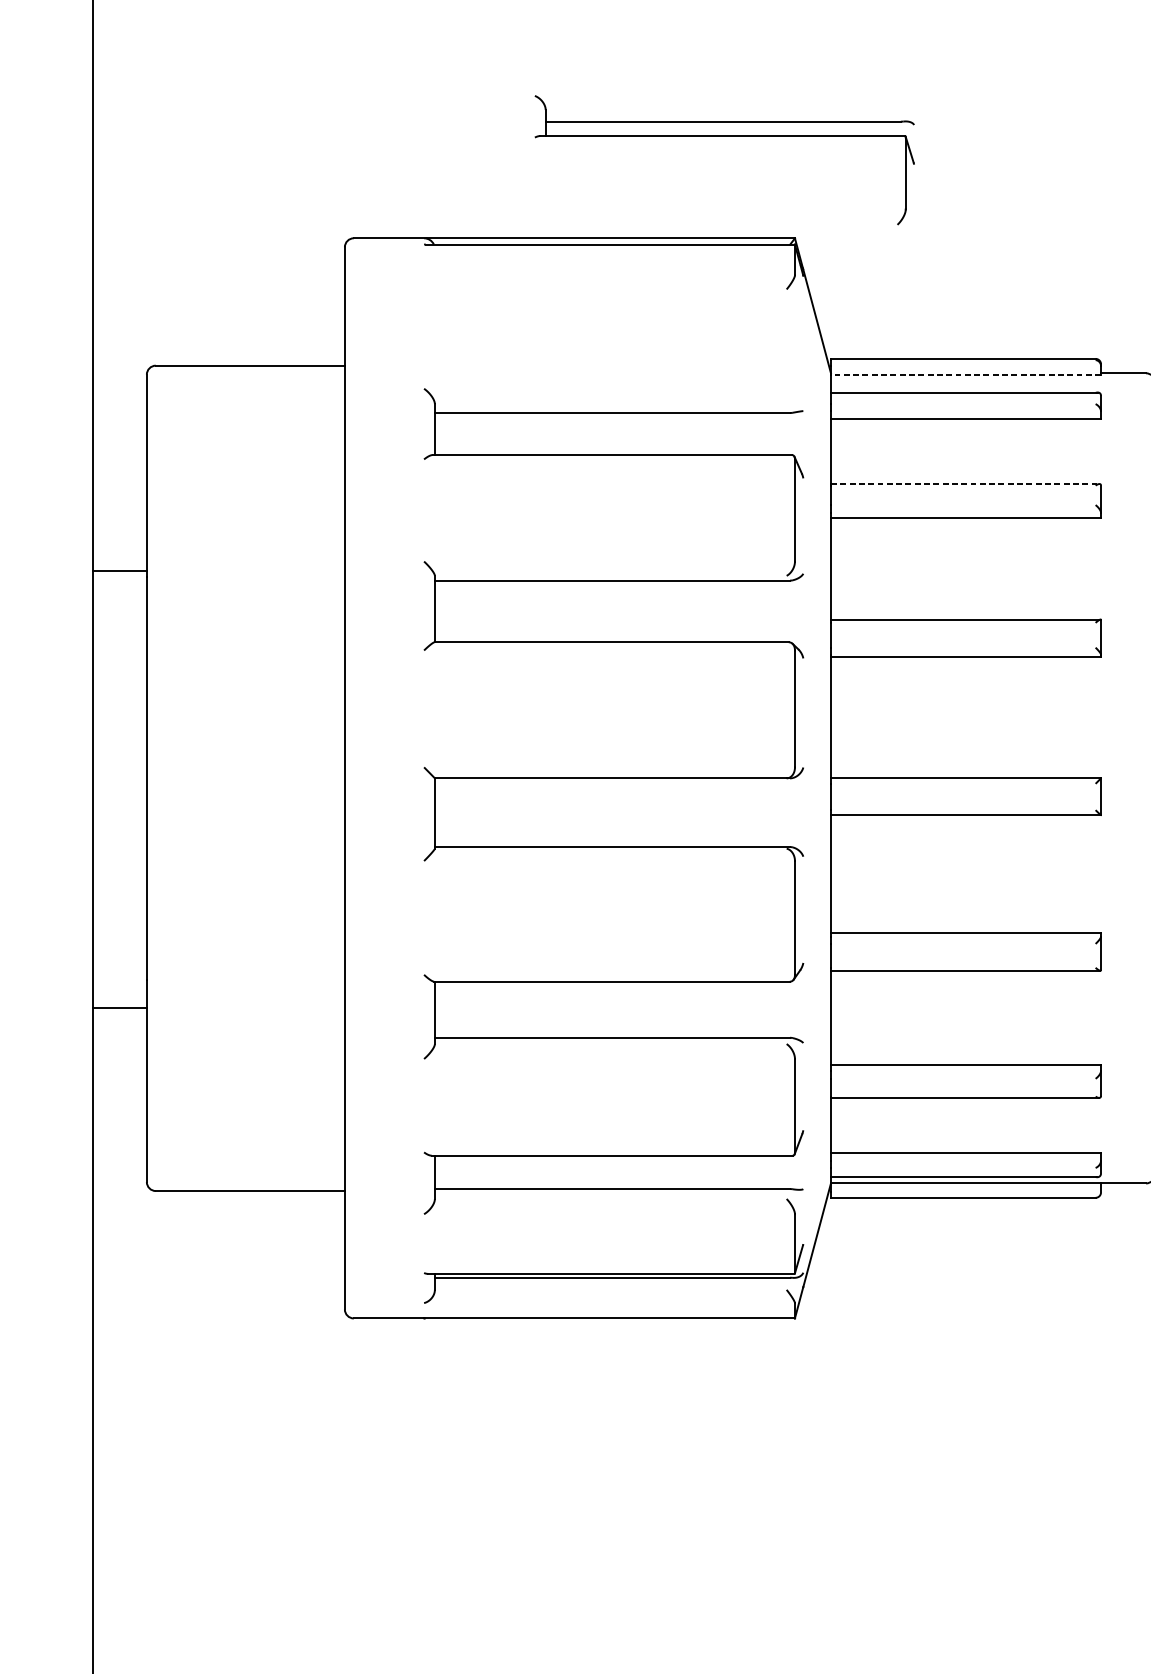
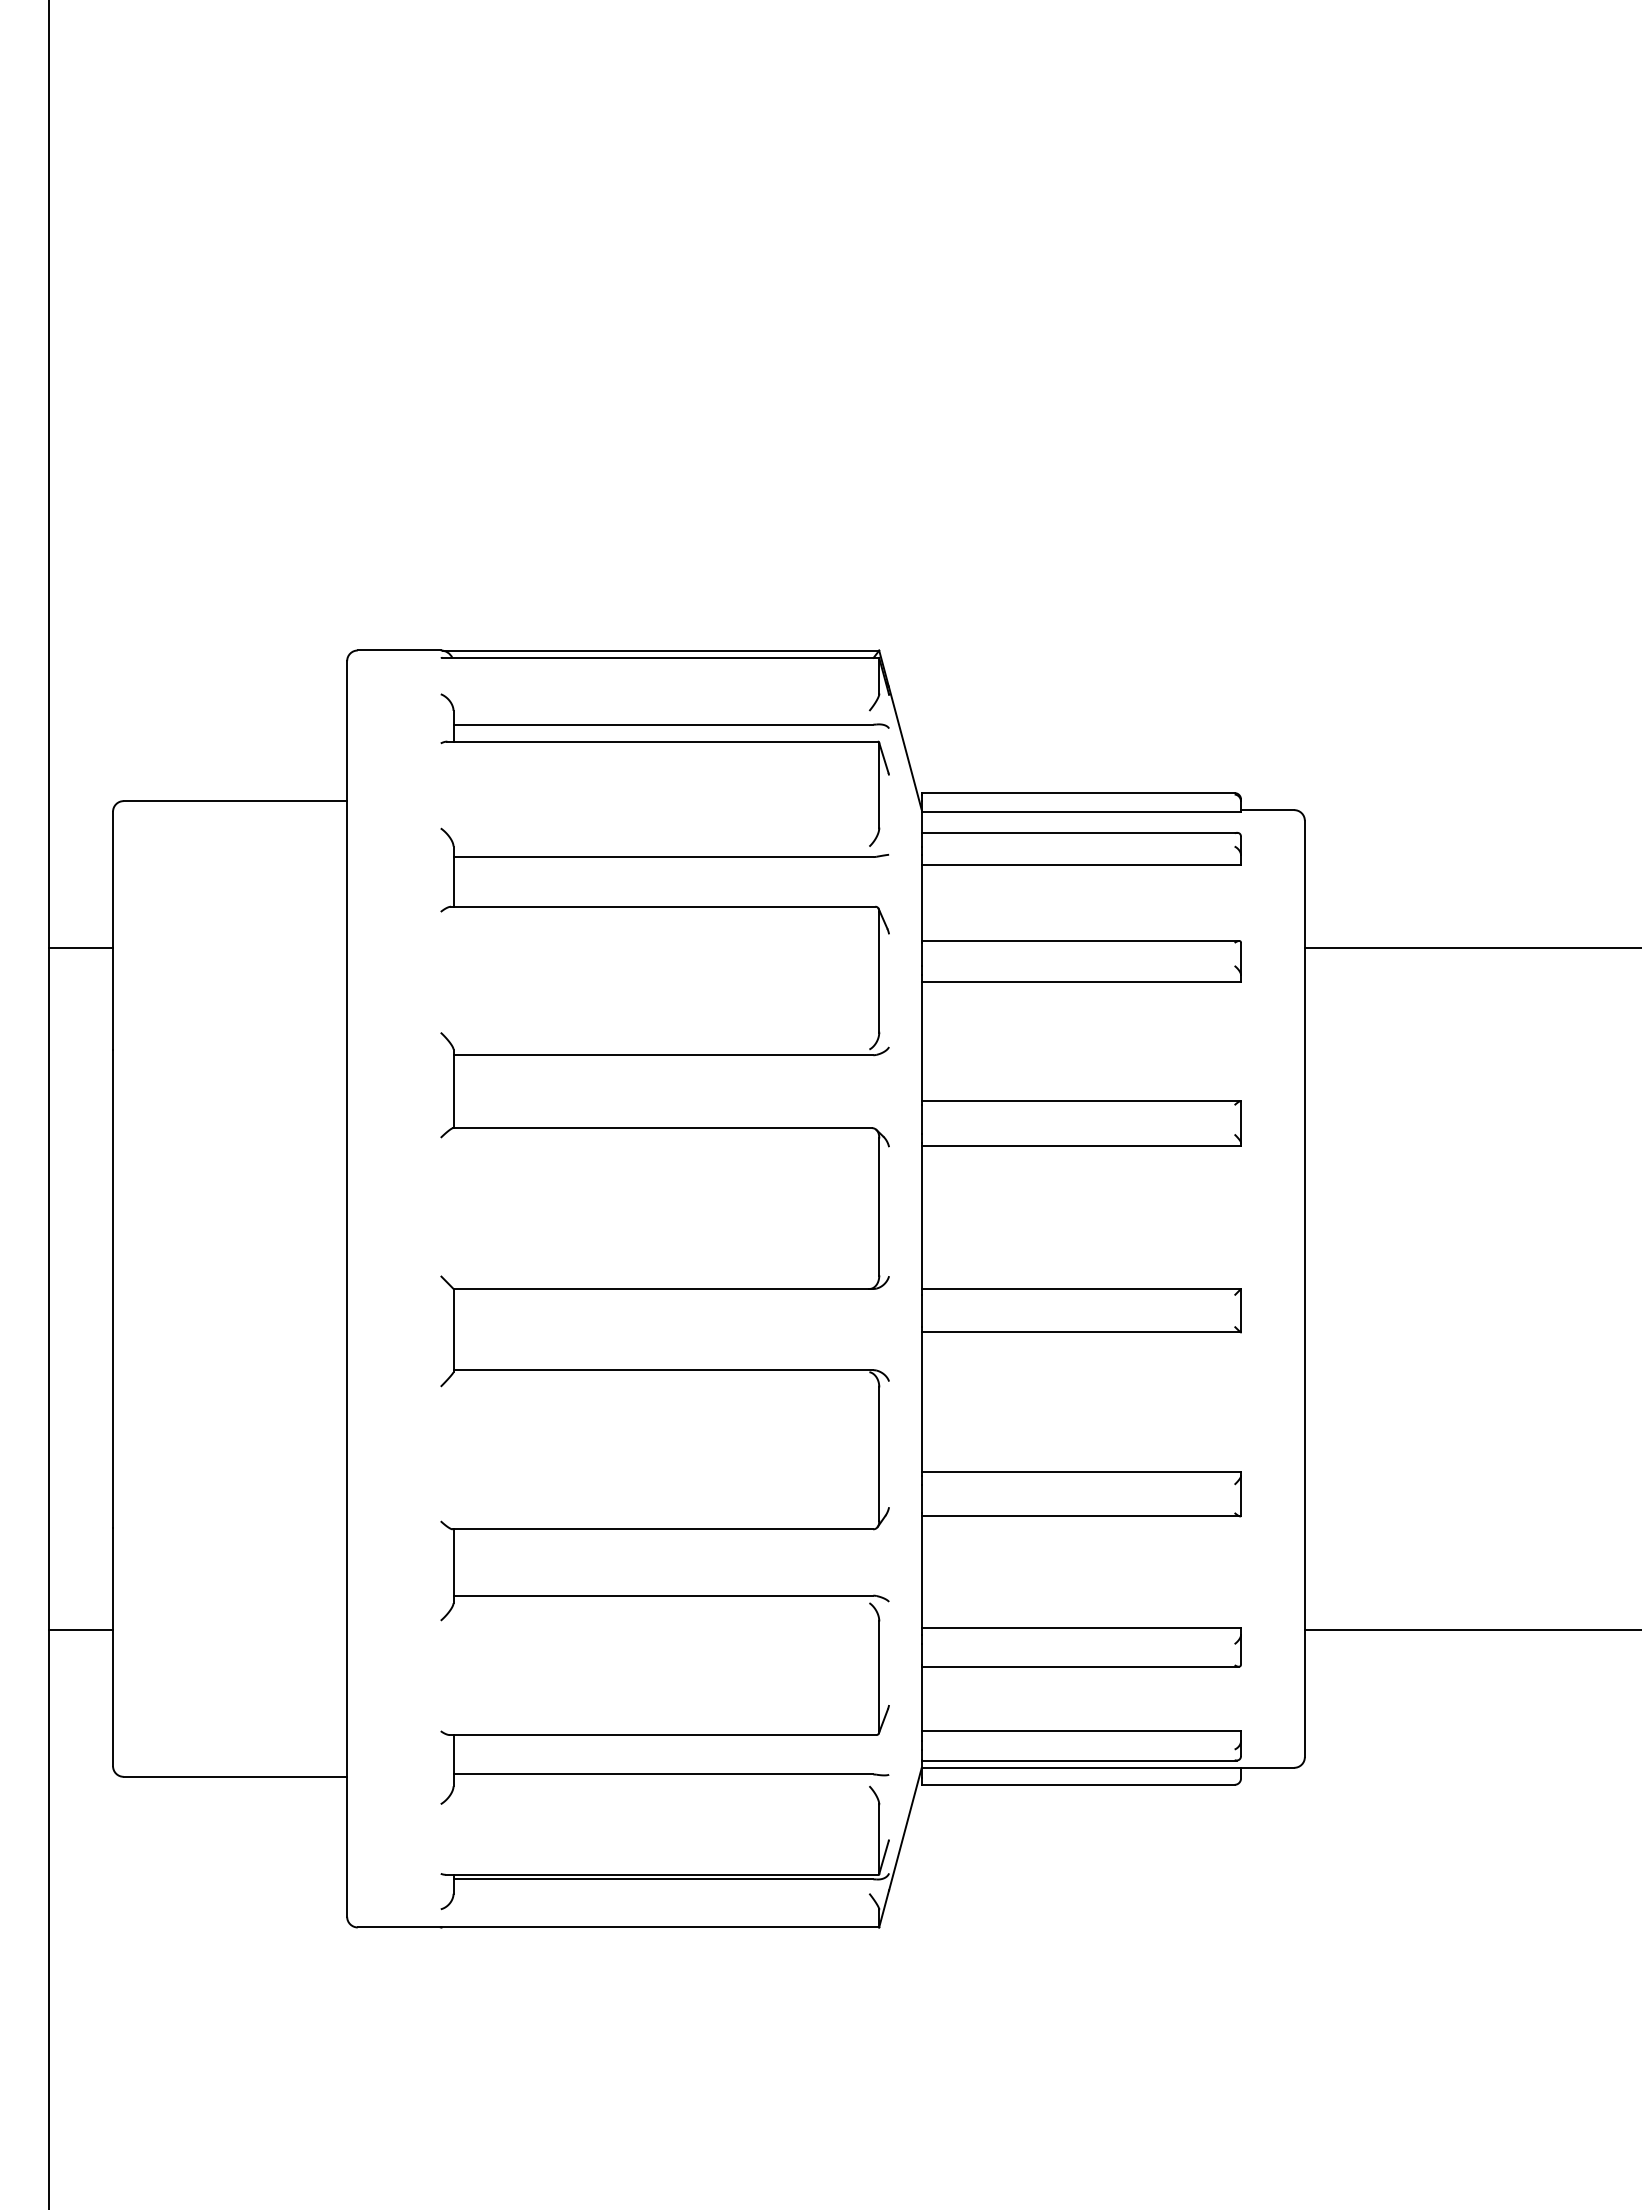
part: (724, 136) -> (664, 742), moved
line: (966, 375) -> (1081, 812), dashed -> solid
line: (965, 484) -> (1080, 941), dashed -> solid
line: (120, 570) -> (81, 948), moved
line: (120, 1008) -> (81, 1629), moved

